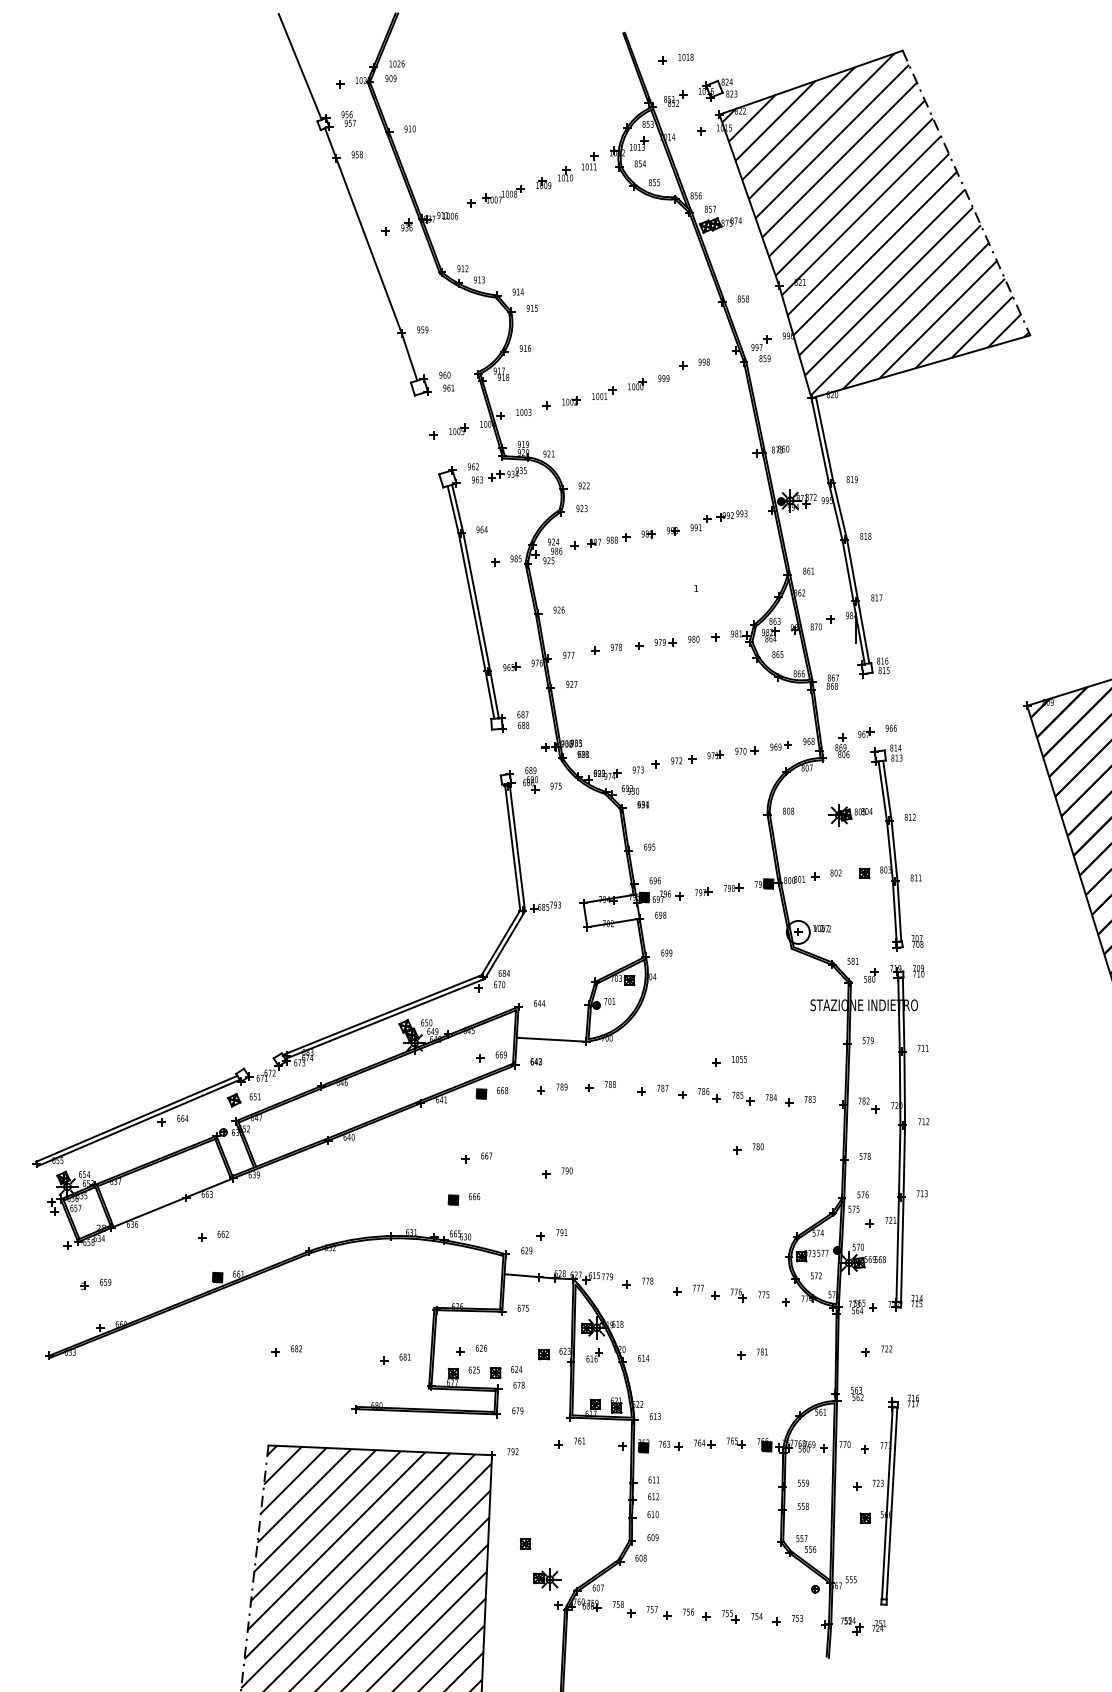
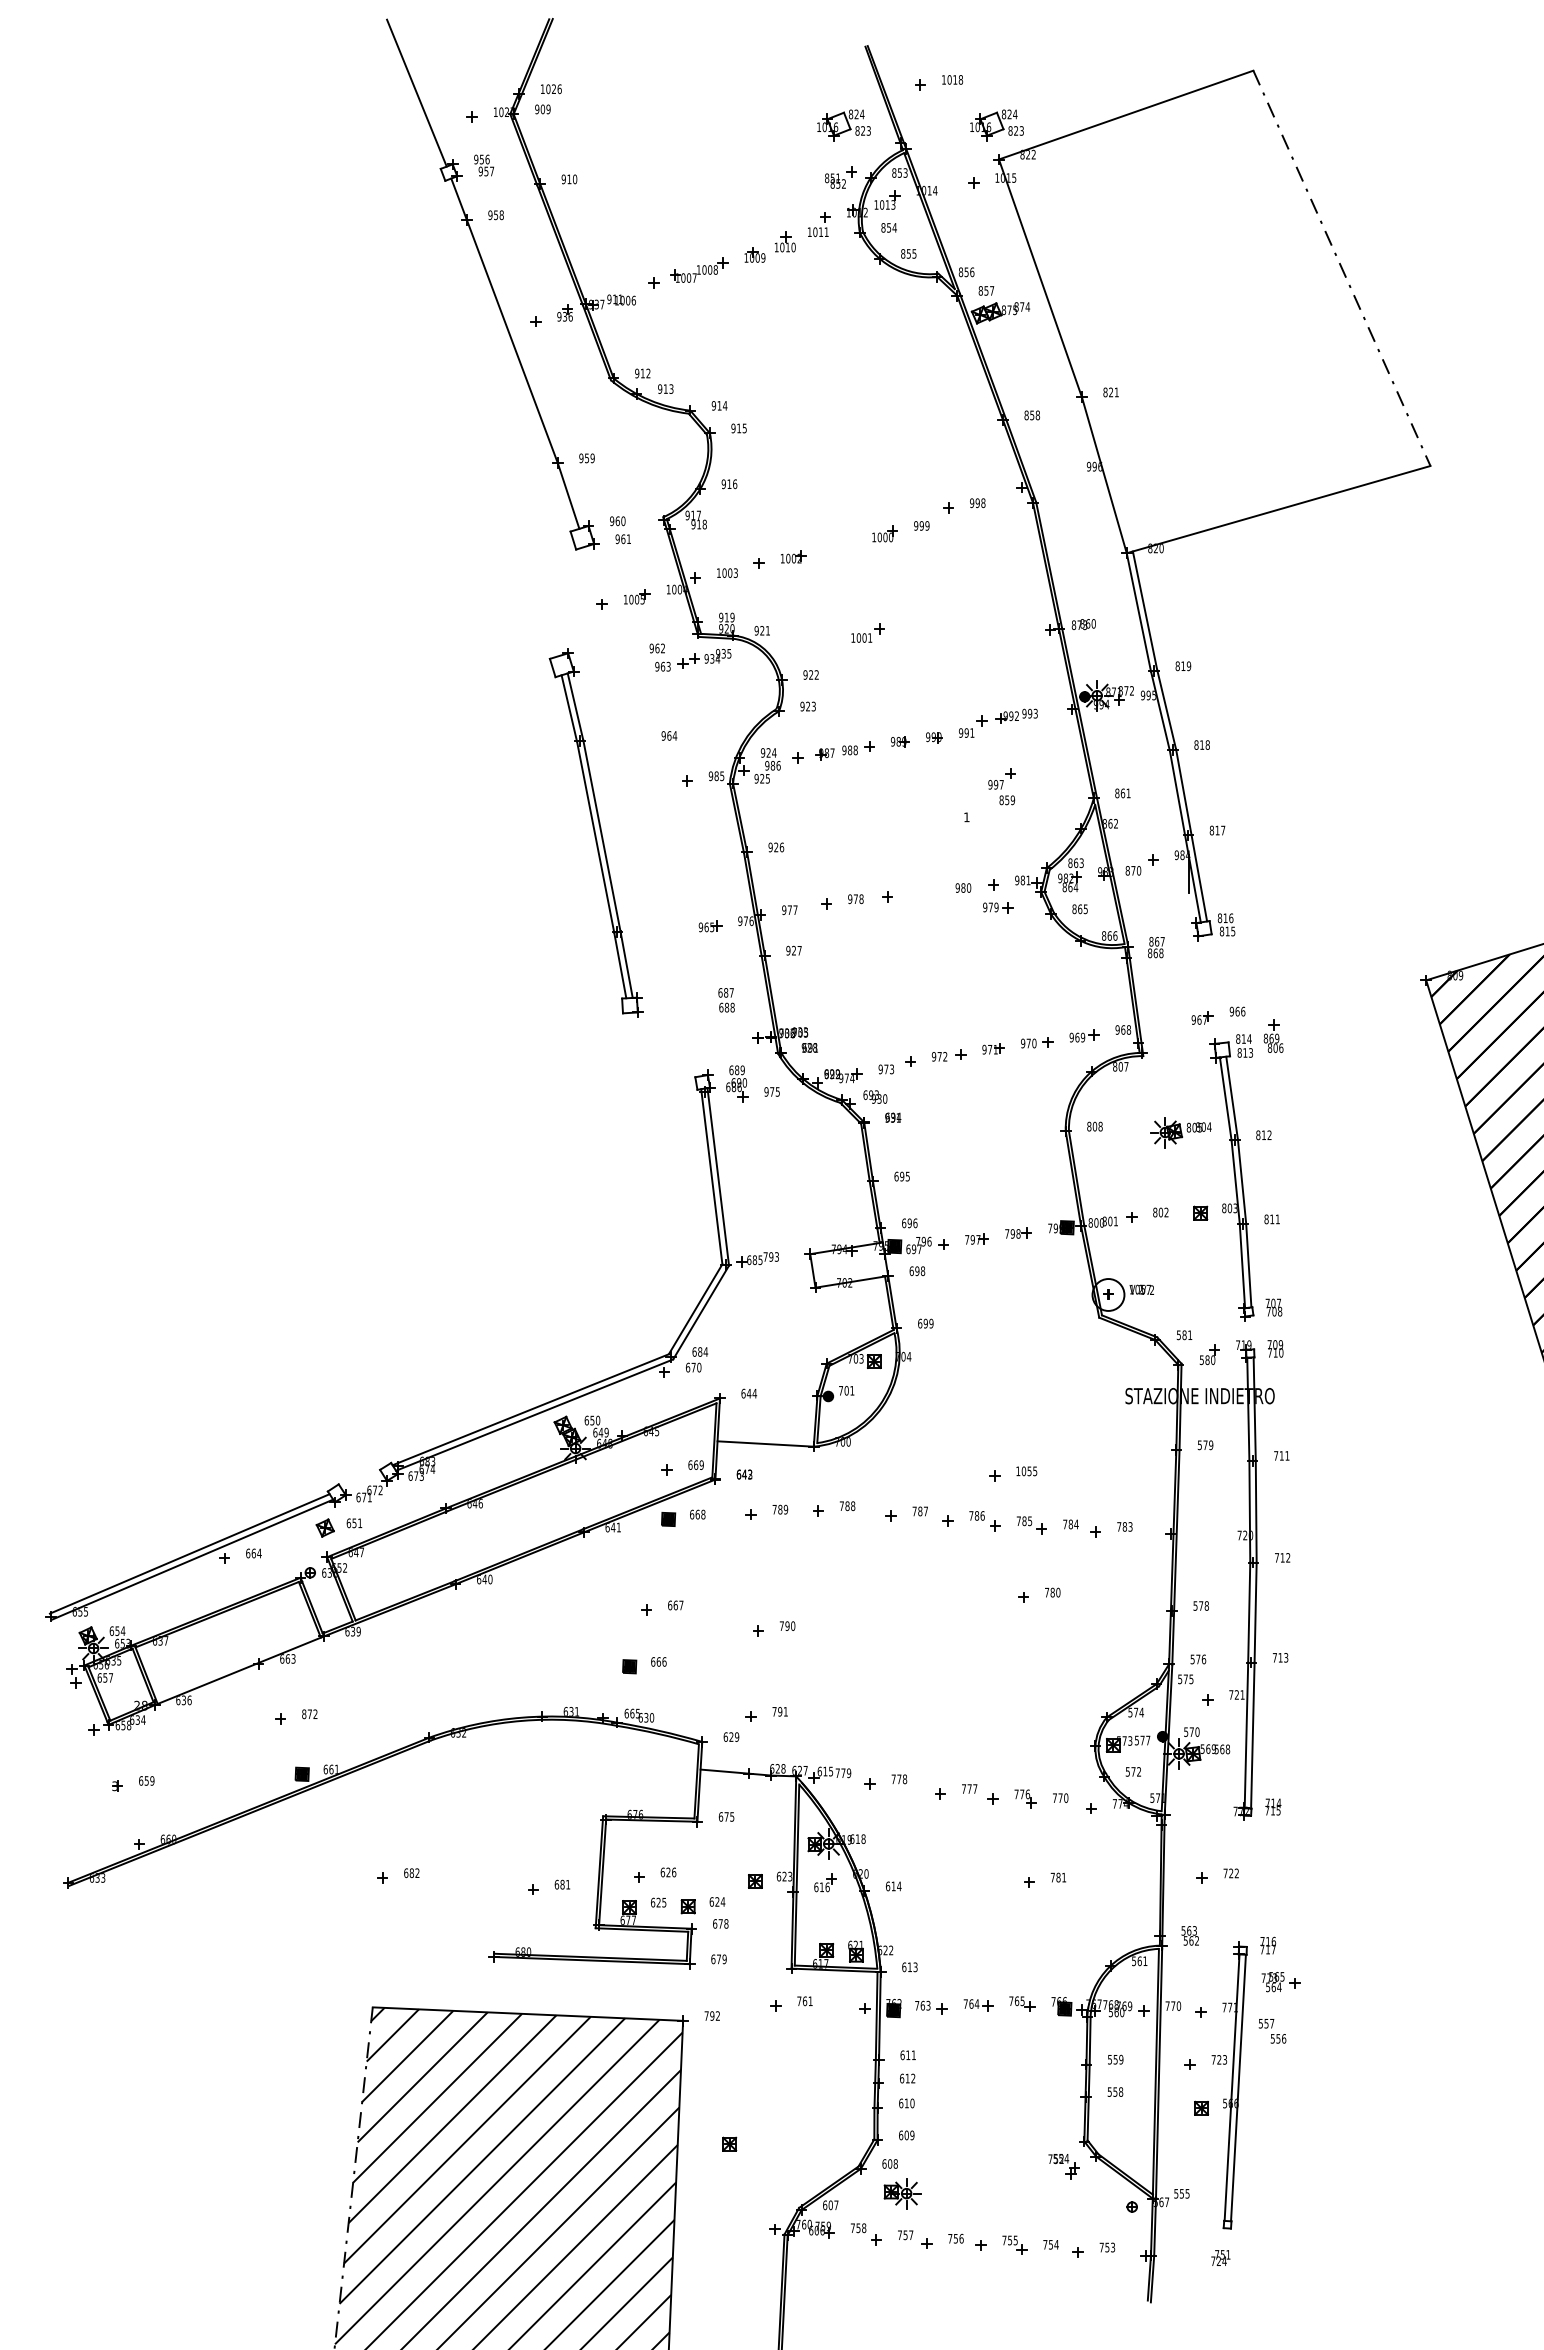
part: (607, 90) -> (843, 125), added
part: (675, 98) -> (840, 177), moved
hatch: (875, 224) -> (1215, 311), removed
part: (760, 348) -> (1001, 786), moved
part: (603, 392) -> (867, 632), moved
part: (472, 599) -> (595, 832), moved
part: (665, 642) -> (998, 907), moved
part: (842, 745) -> (1273, 1035), moved
part: (868, 1104) -> (1206, 1534), removed
text: (221, 1234) -> (307, 1714), 662 -> 872
text: (768, 1294) -> (1066, 1797), 775 -> 770
part: (862, 1307) -> (1280, 1982), moved
text: (806, 1544) -> (1272, 2031), moved
part: (546, 1579) -> (902, 2193), moved
part: (851, 1626) -> (1063, 2166), moved

